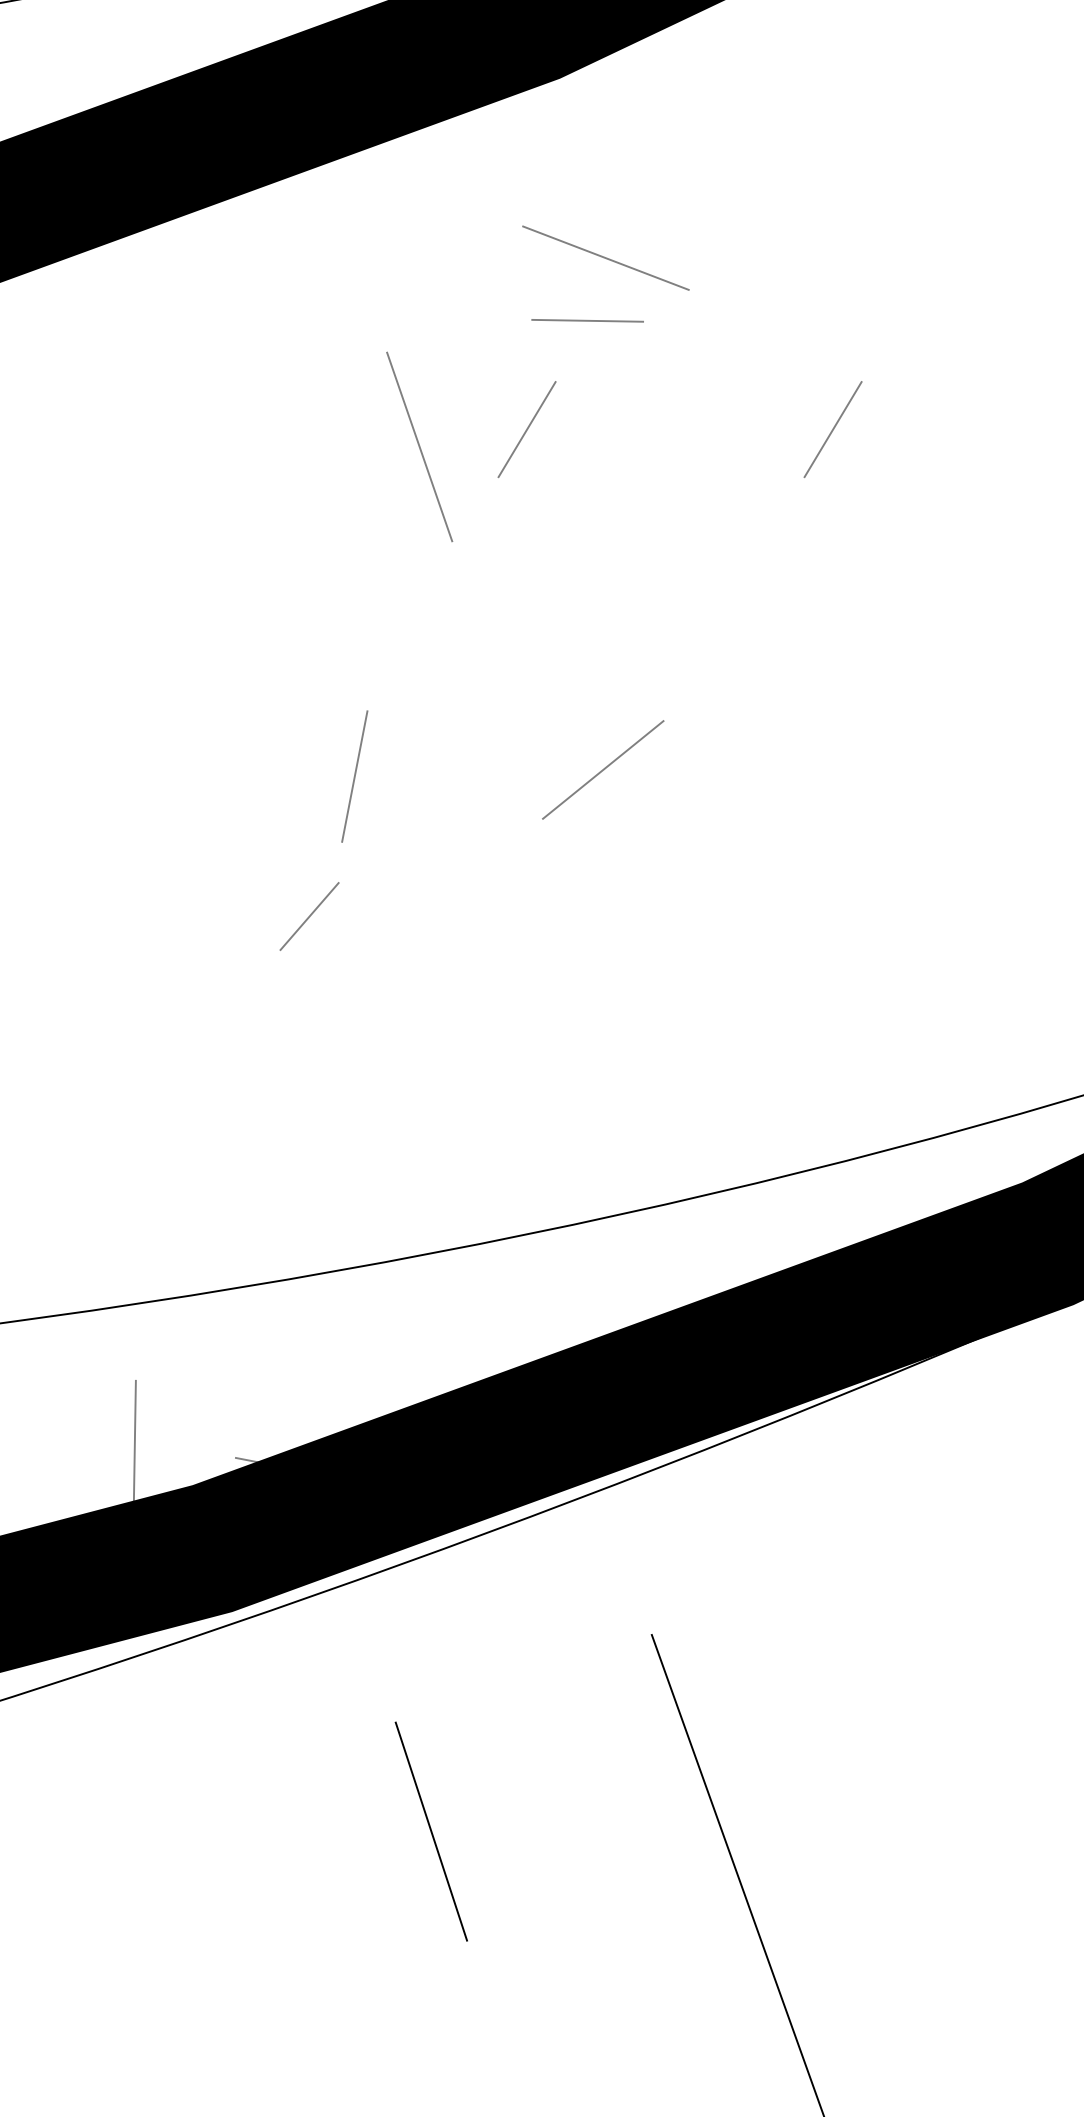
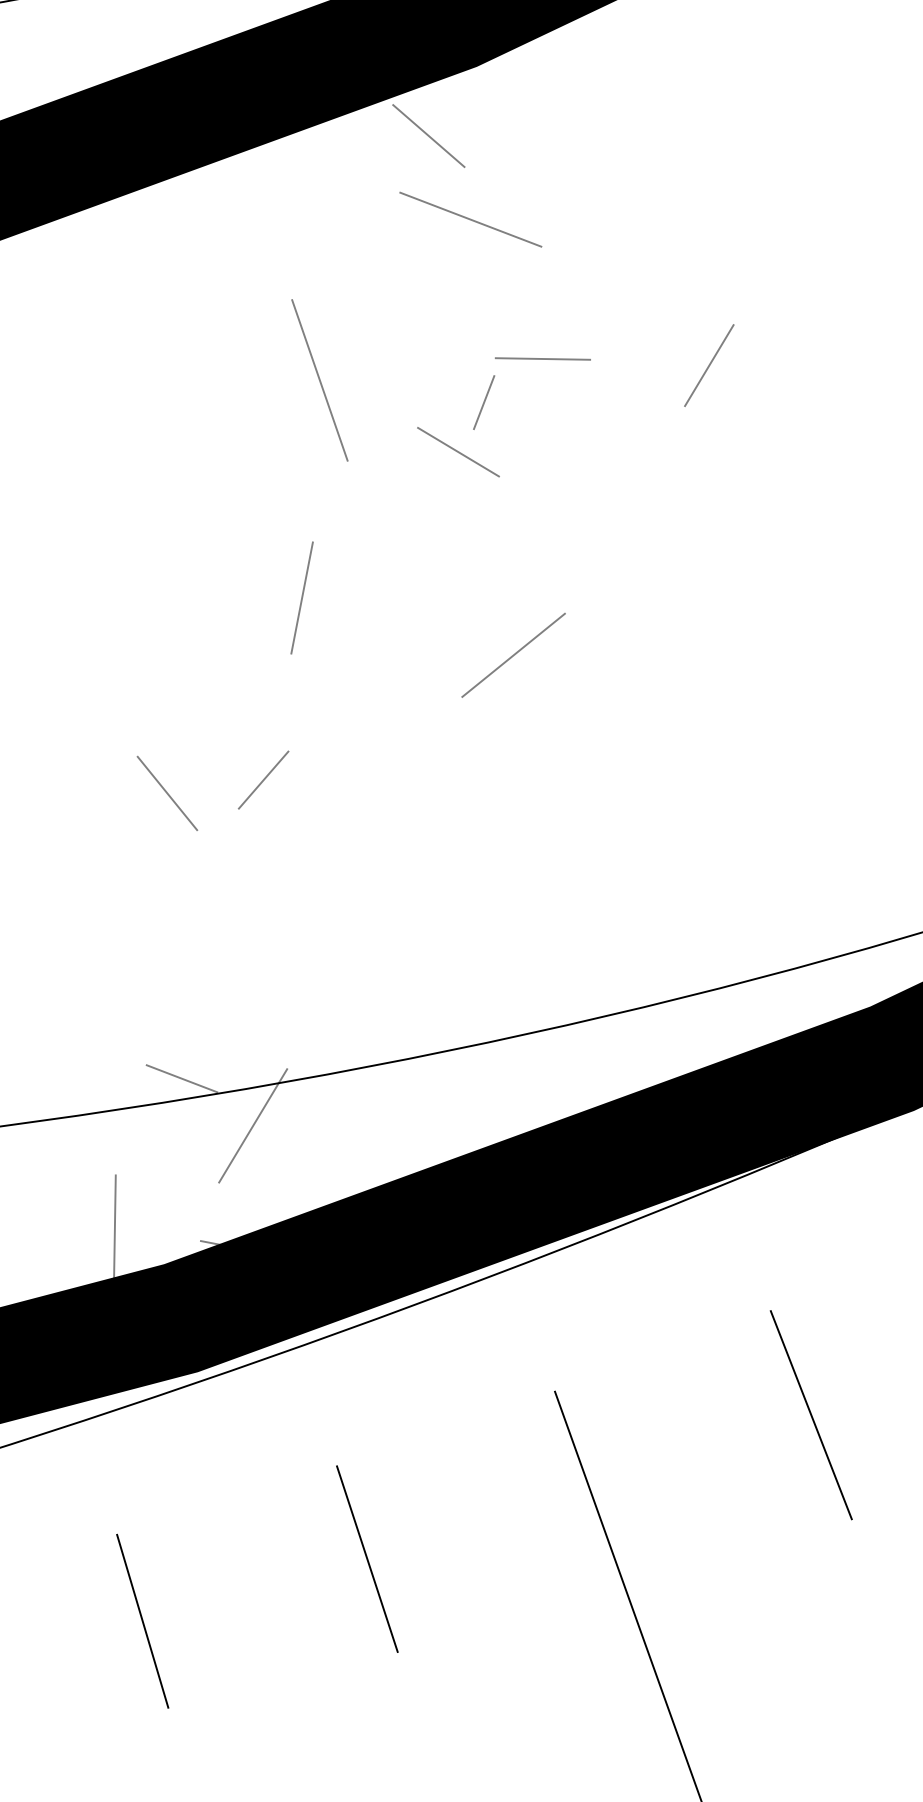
line: (503, 159) -> (428, 135), added
line: (605, 257) -> (470, 219), moved
line: (587, 320) -> (542, 358), moved
line: (526, 429) -> (448, 365), removed
line: (419, 446) -> (319, 380), moved
line: (568, 472) -> (484, 402), added
line: (538, 530) -> (458, 451), added
line: (354, 776) -> (301, 597), moved
line: (196, 932) -> (167, 793), added
line: (213, 1267) -> (181, 1078), added
line: (297, 1322) -> (253, 1125), added
line: (952, 1662) -> (810, 1415), added
line: (167, 1904) -> (142, 1621), added

